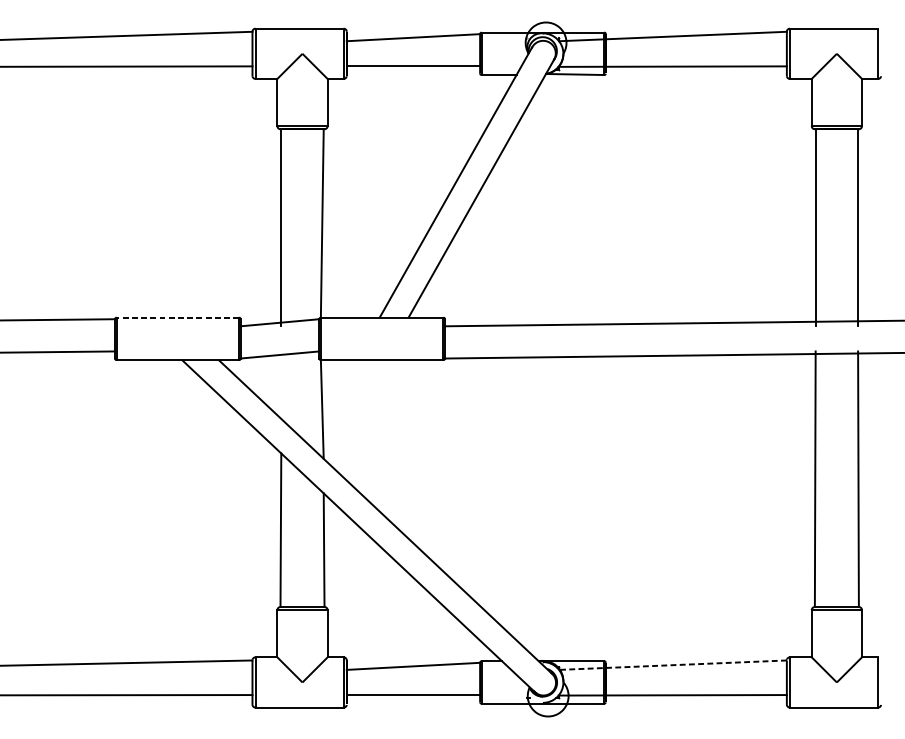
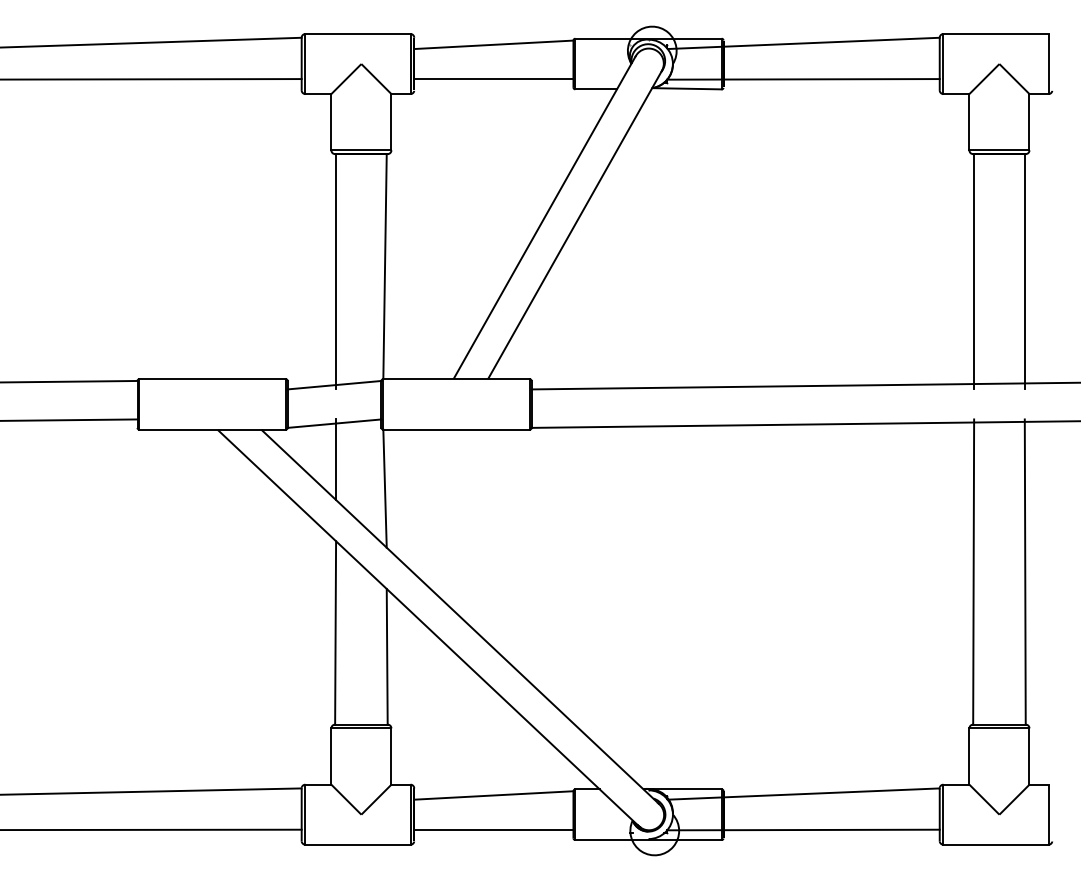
line: (177, 317) -> (212, 379), dashed -> solid
line: (281, 384) -> (336, 459), added
line: (672, 665) -> (803, 794), dashed -> solid

